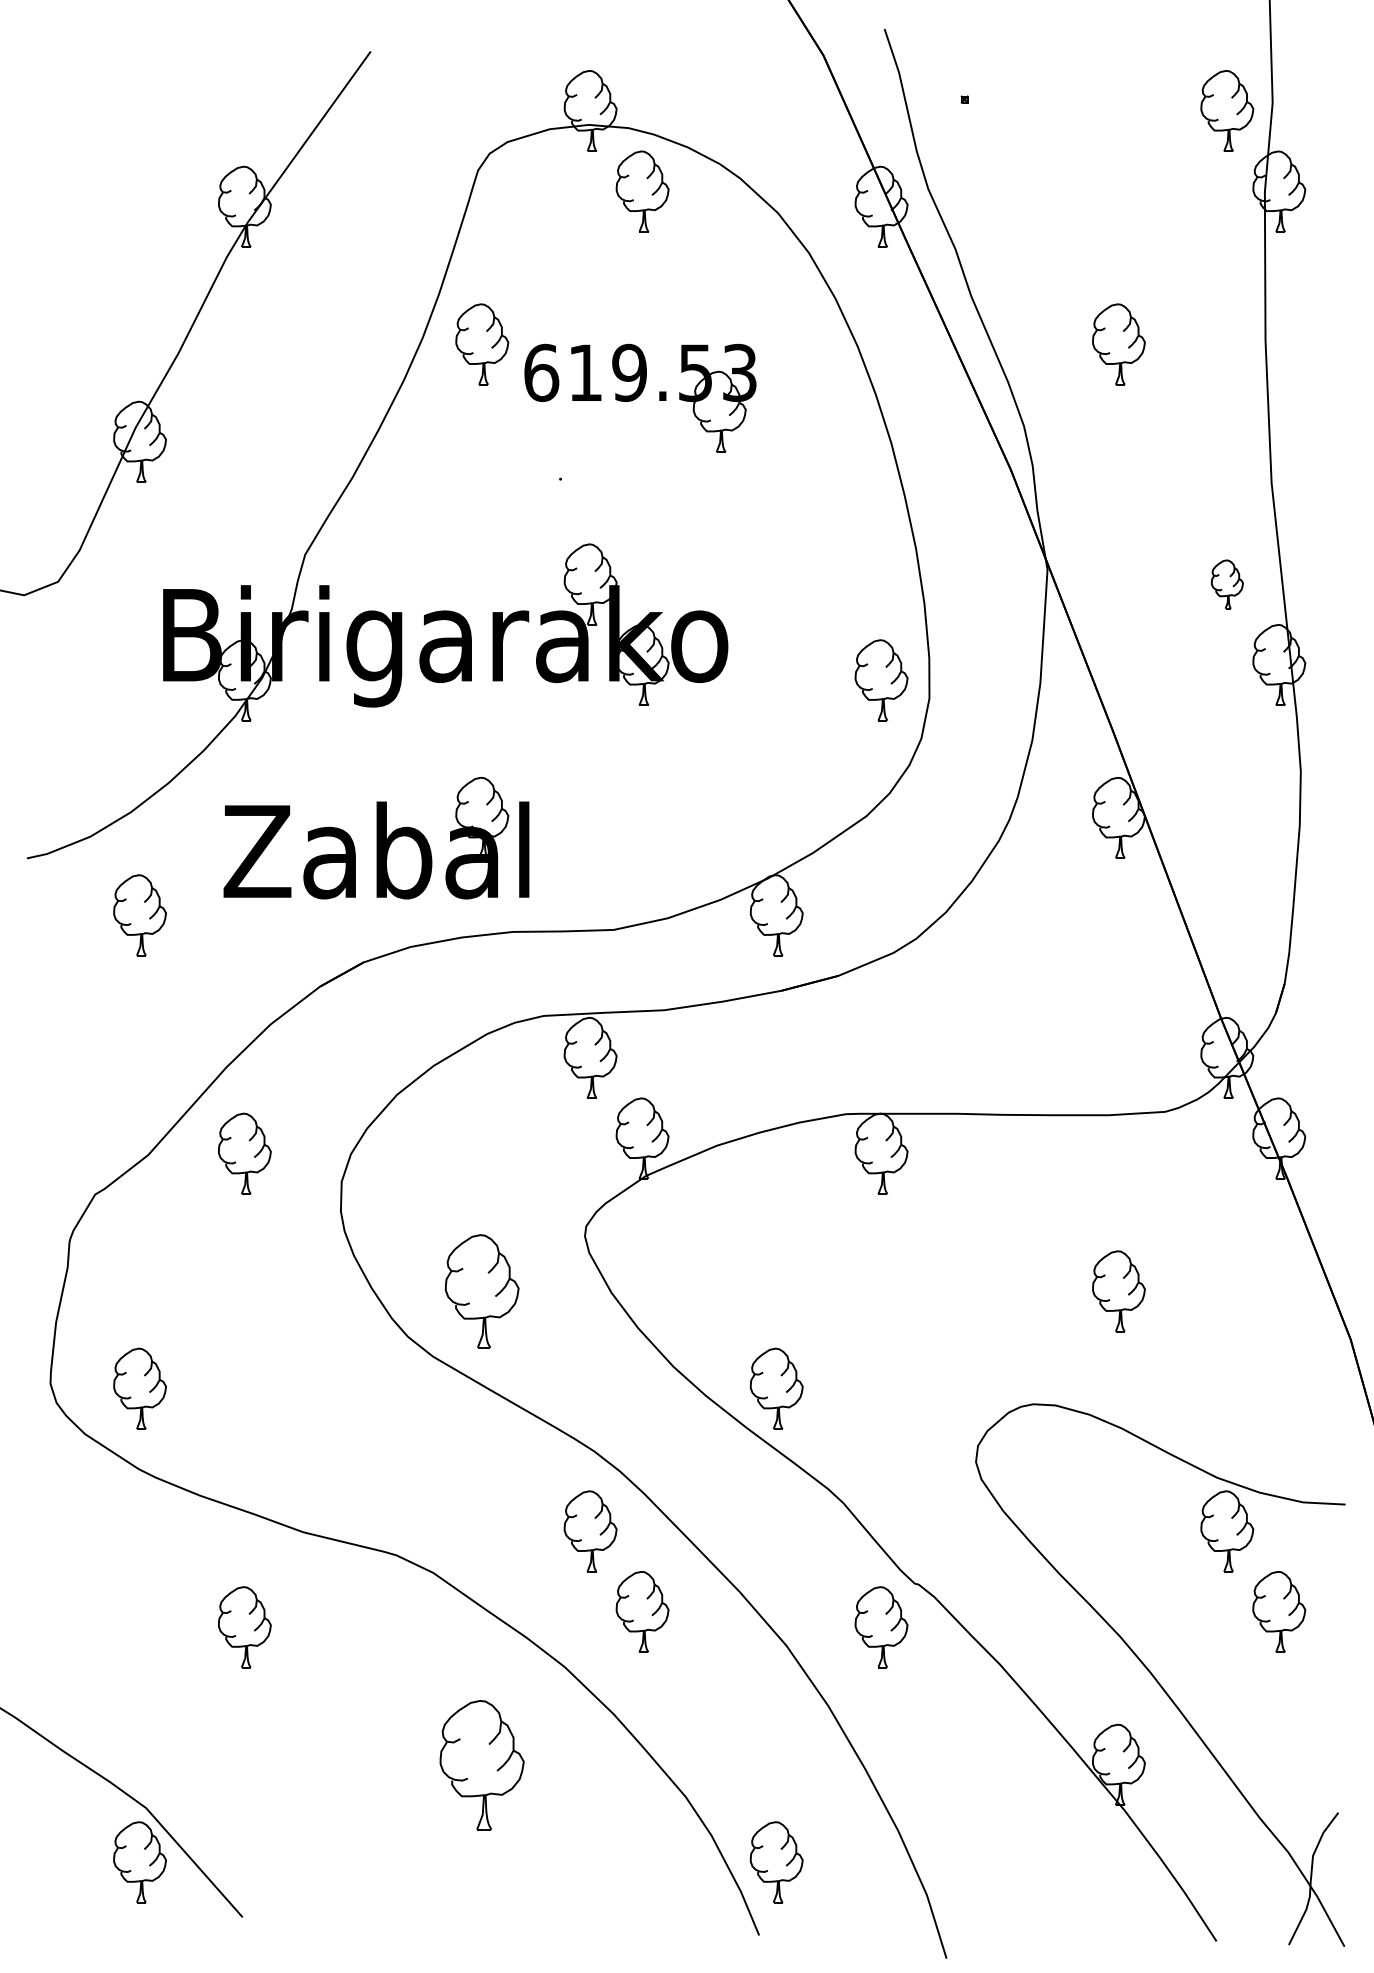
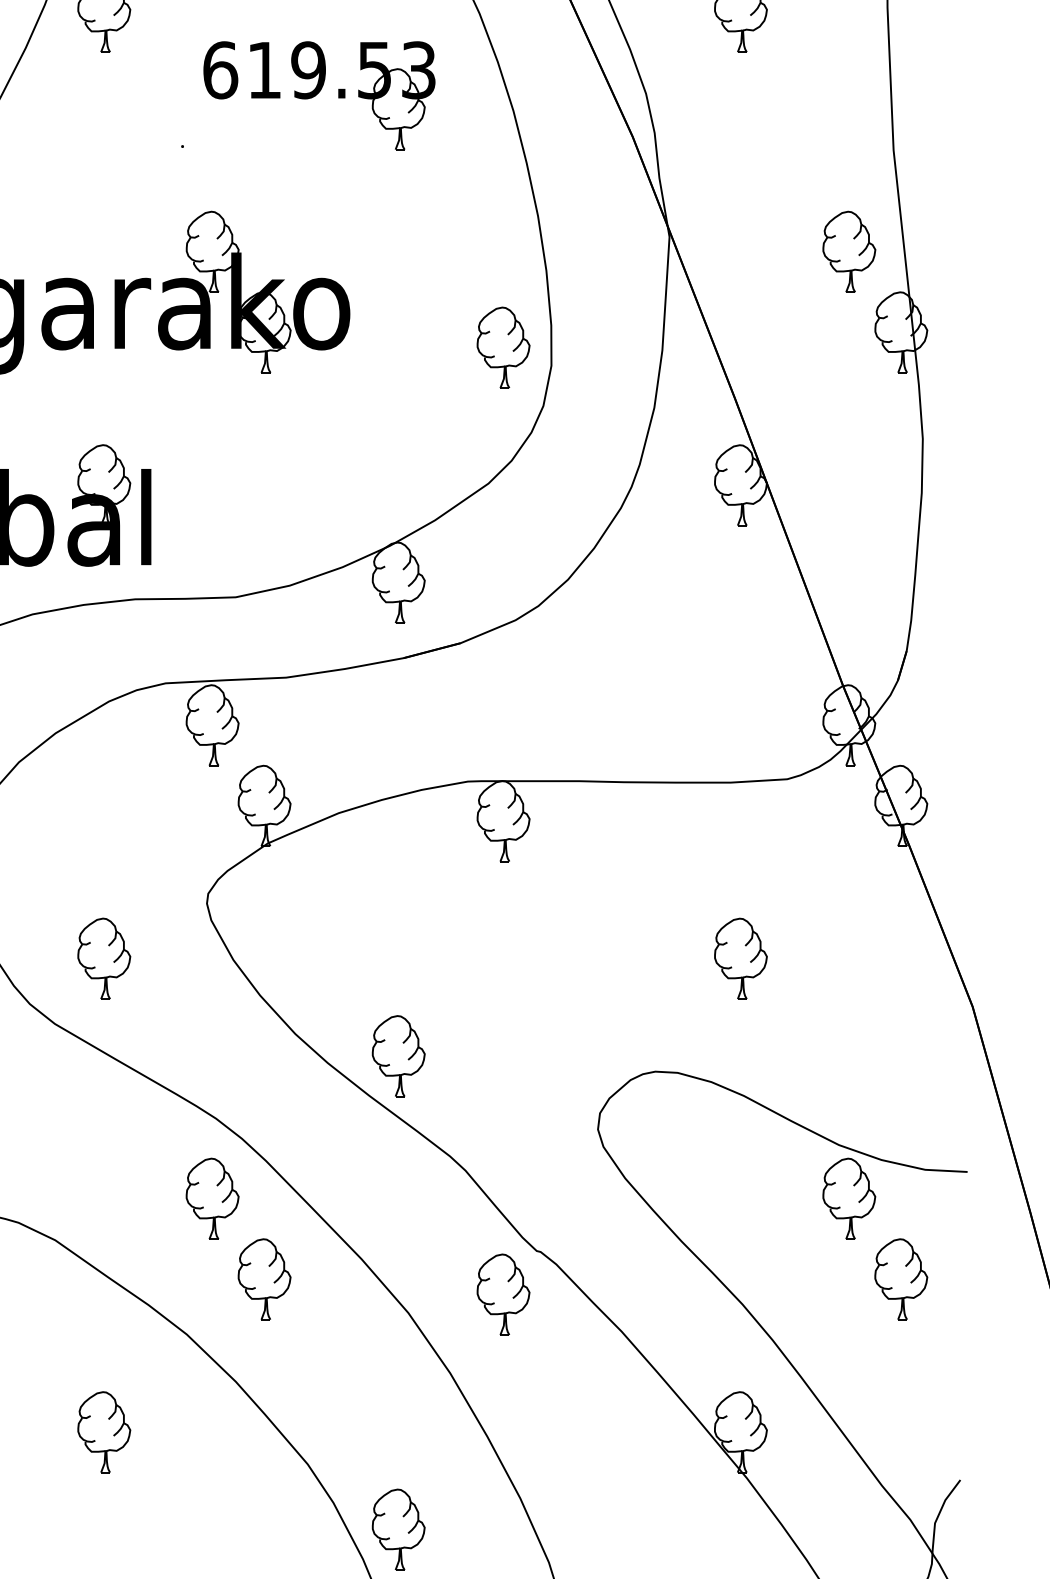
part: (640, 397) -> (319, 94), moved
part: (1227, 584) -> (849, 251), size x1.67
part: (482, 1291) -> (104, 958), size x0.71
part: (482, 1764) -> (104, 1431), size x0.62

